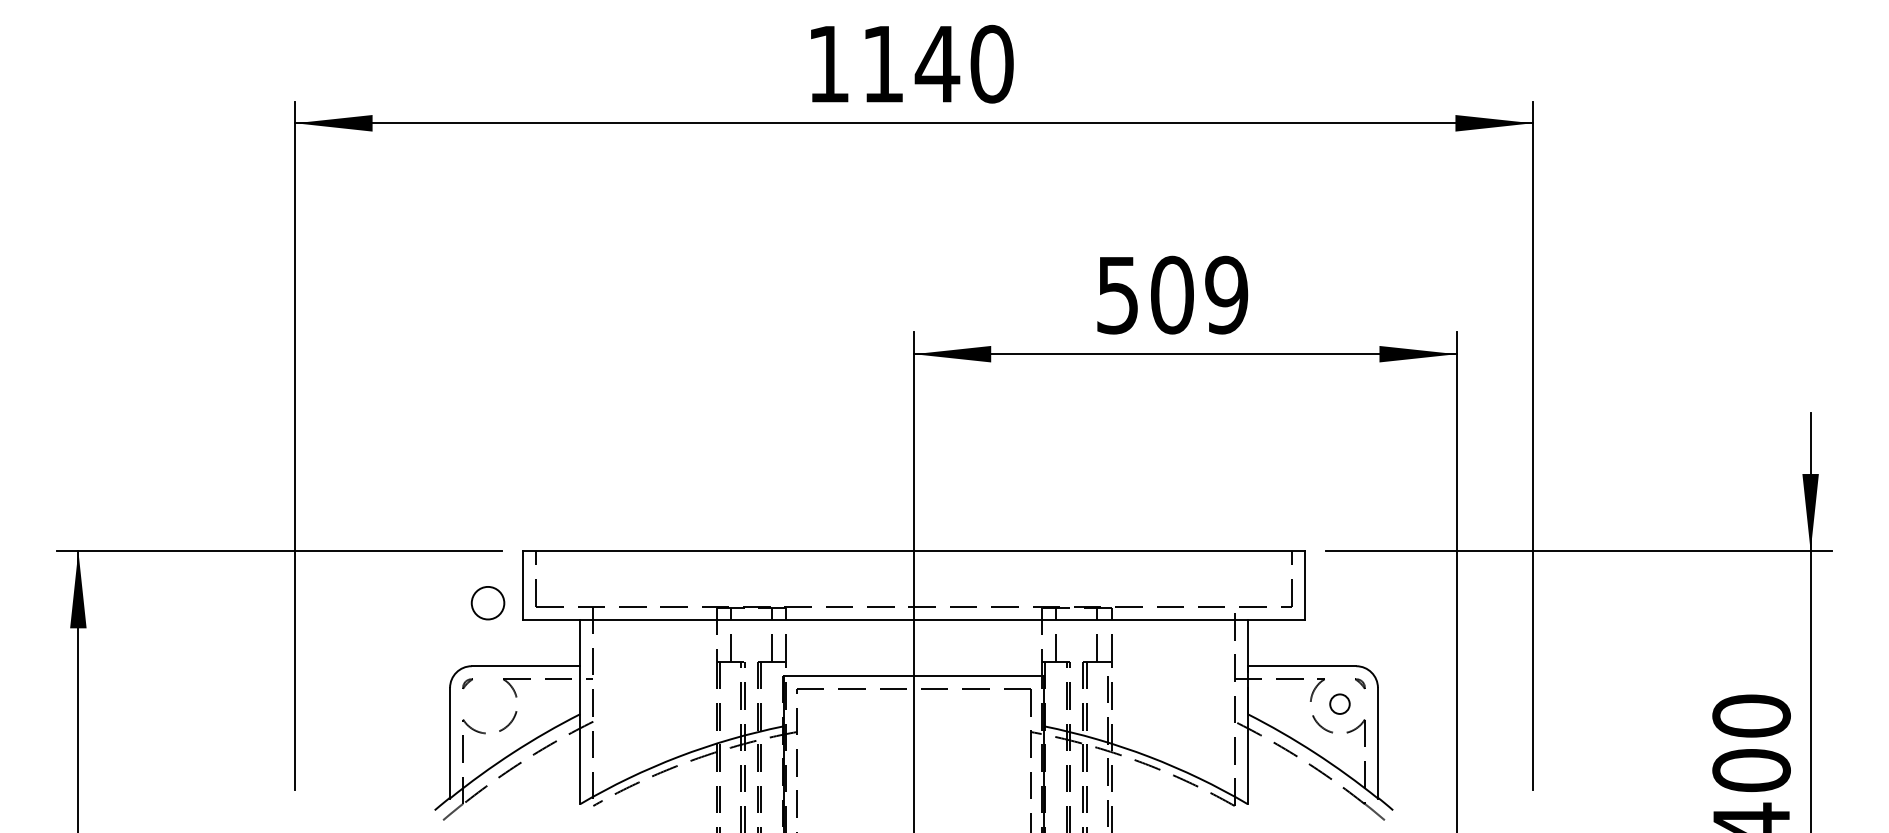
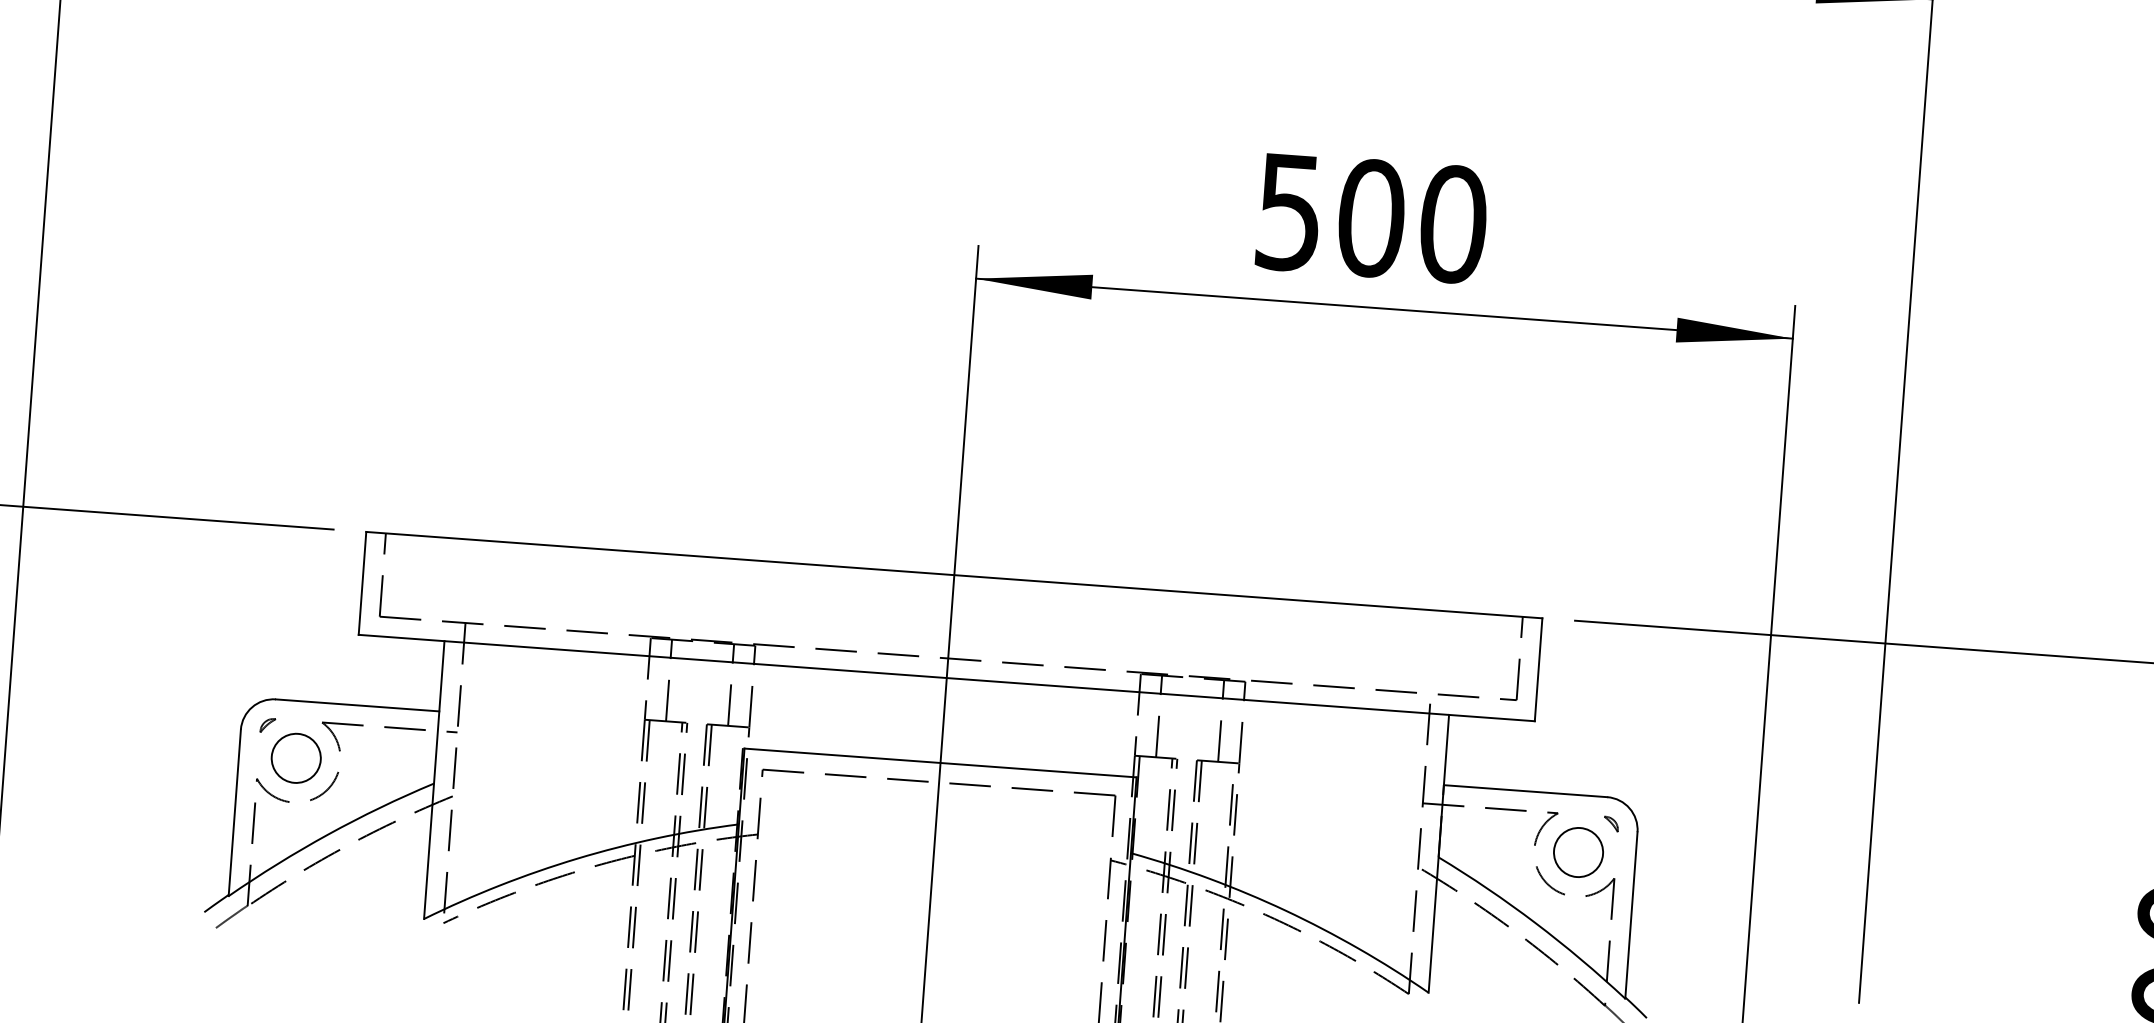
text: (1226, 295) -> (1452, 224), 509 -> 500
circle: (487, 603) -> (295, 758), moved
circle: (1339, 703) -> (1577, 851), size x1.67

